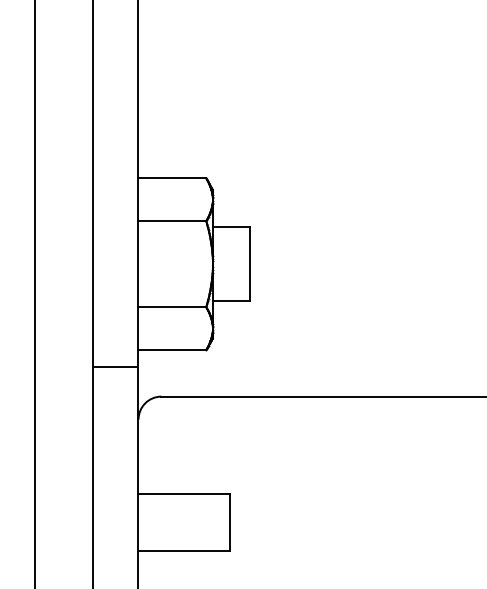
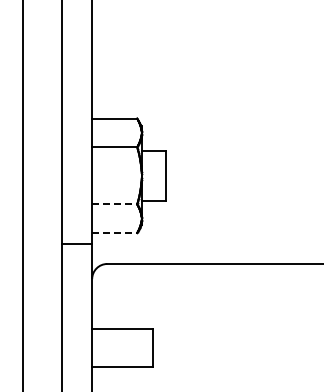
line: (172, 307) -> (114, 204), solid -> dashed
line: (172, 350) -> (114, 233), solid -> dashed

